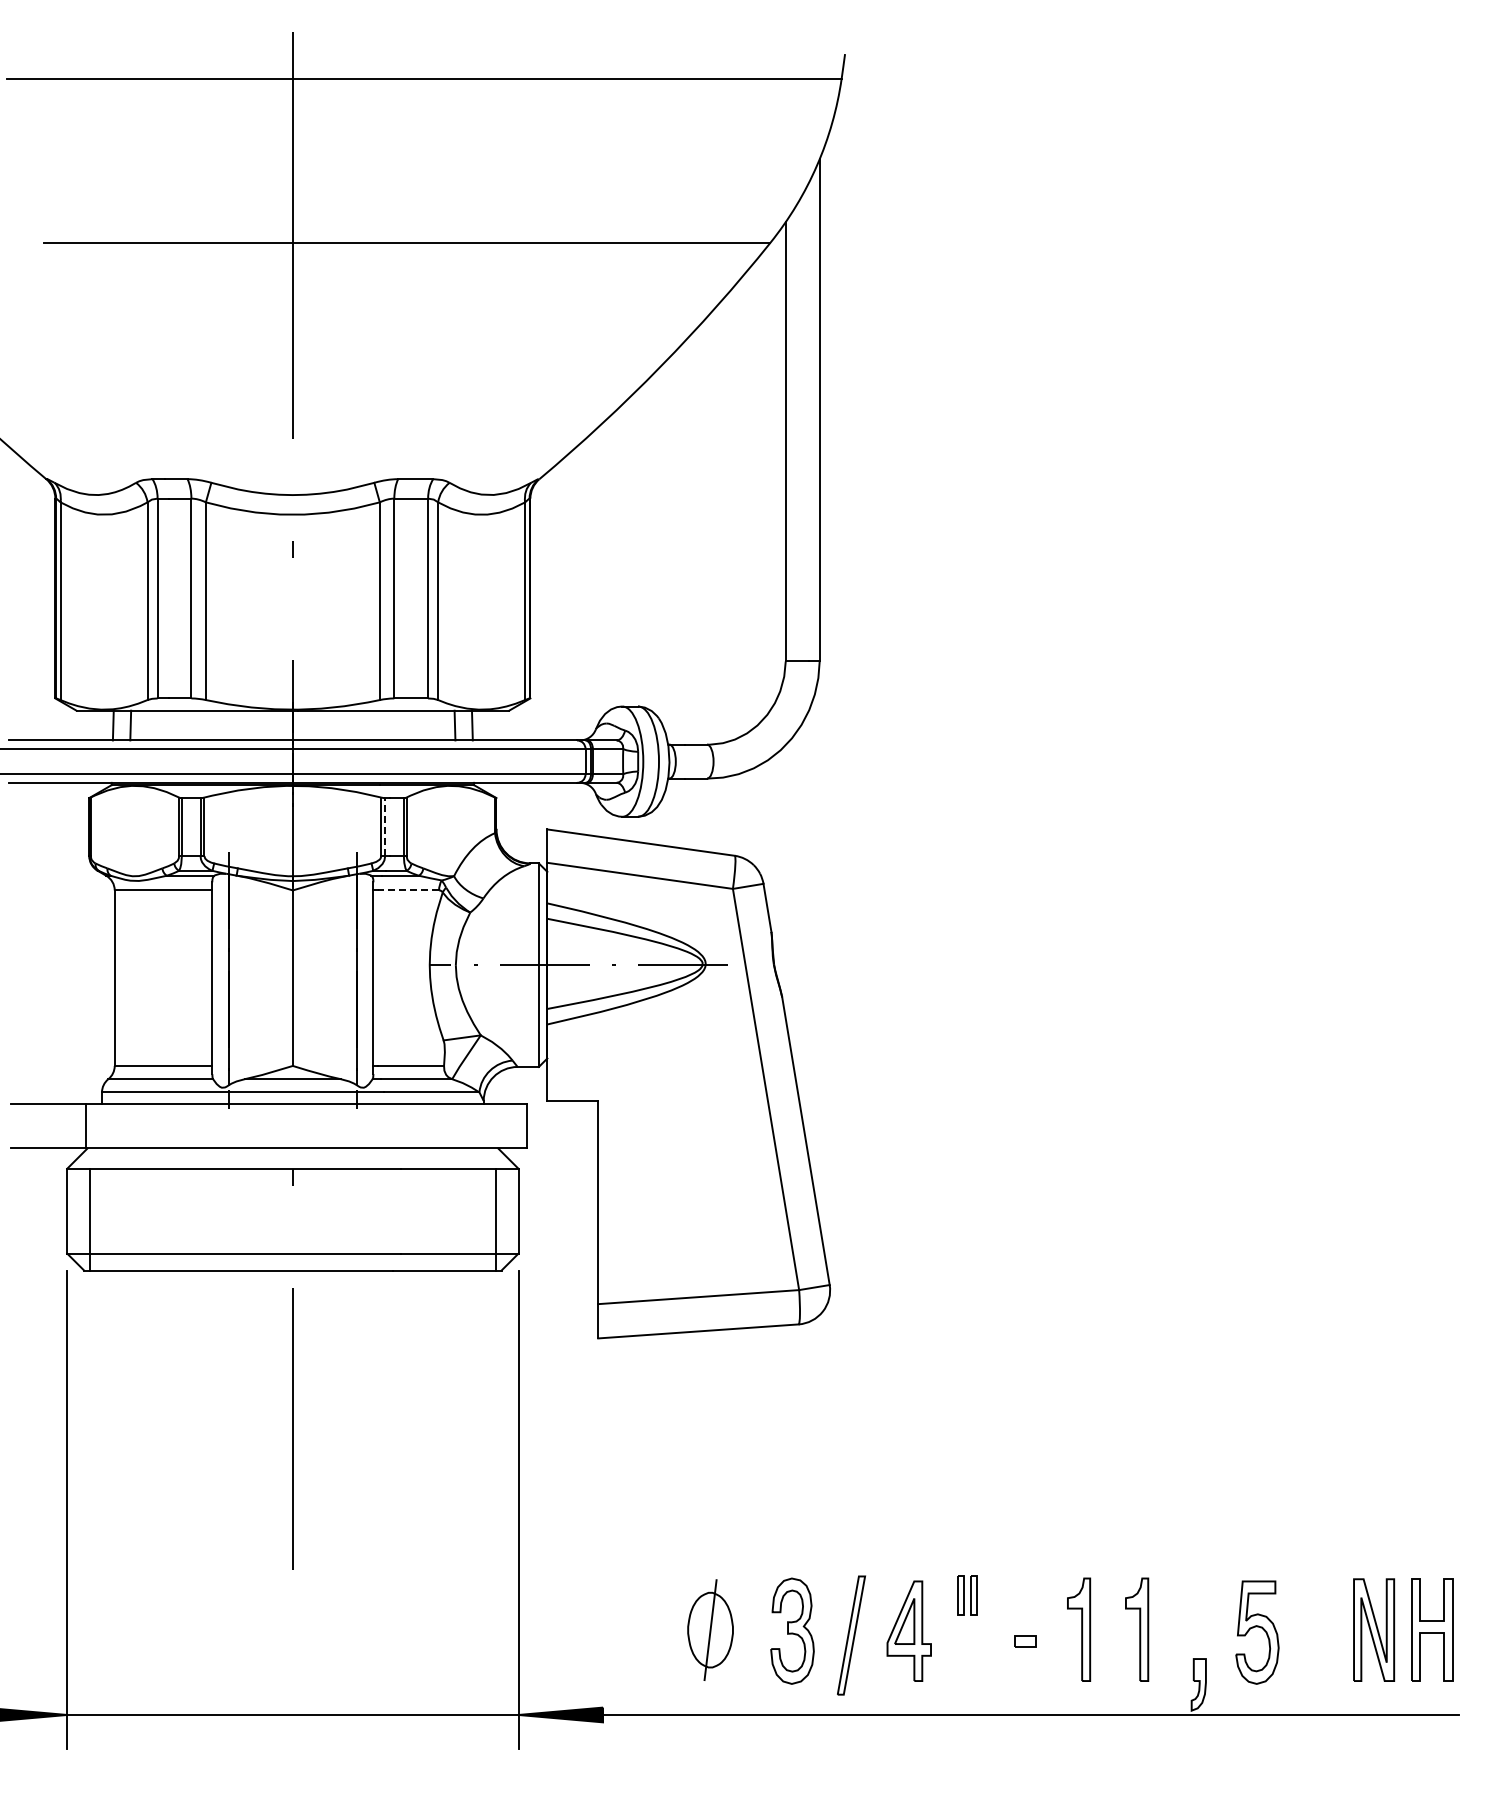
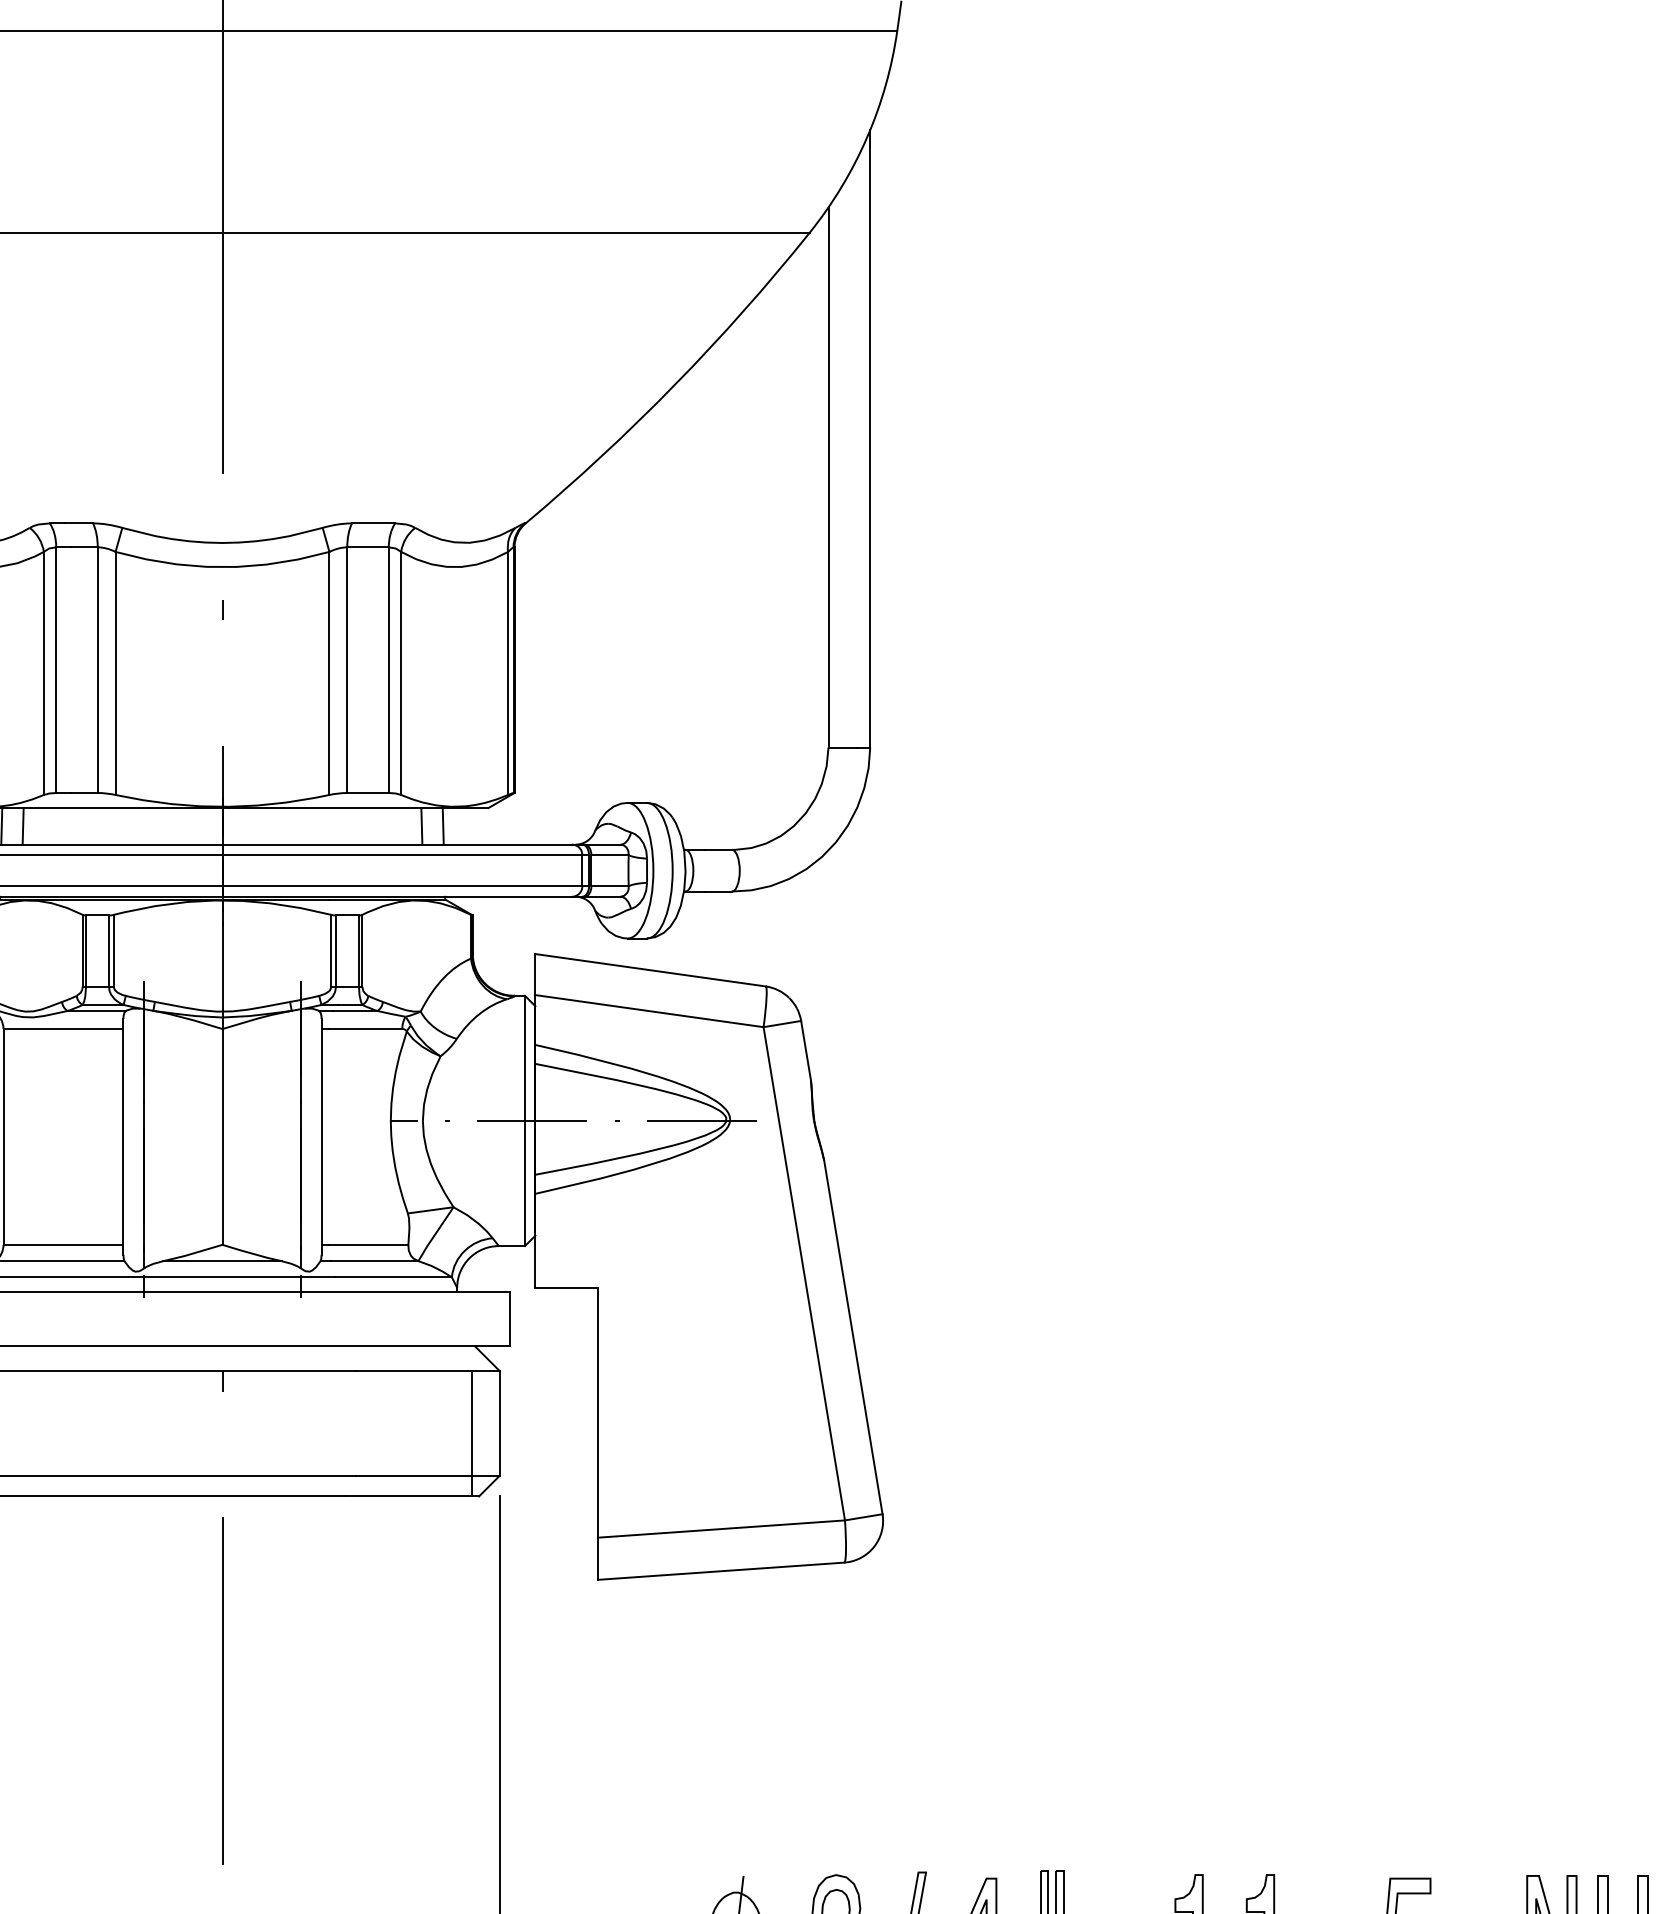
line: (385, 826) -> (336, 950), dashed -> solid
line: (408, 890) -> (364, 1029), dashed -> solid

